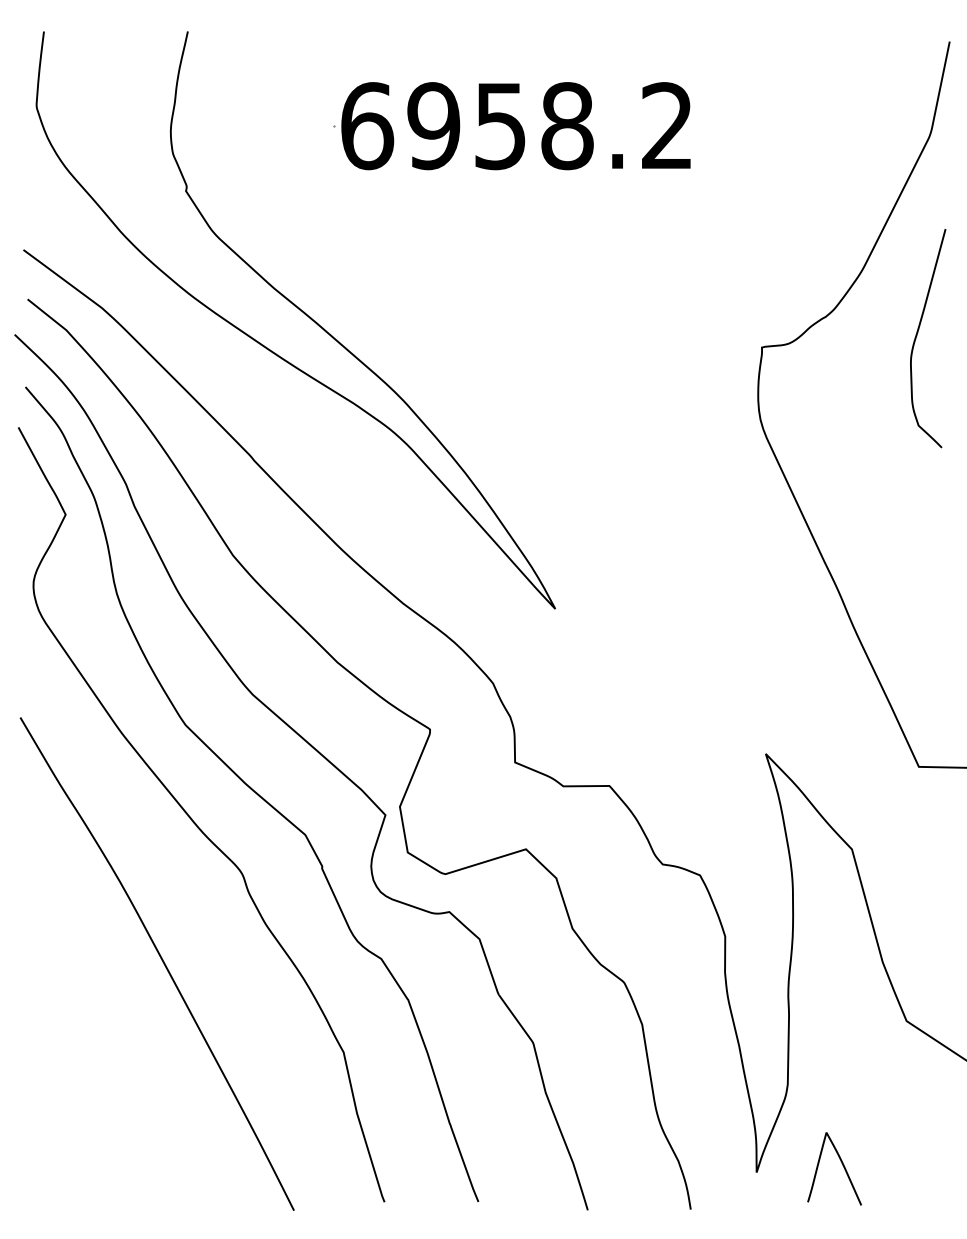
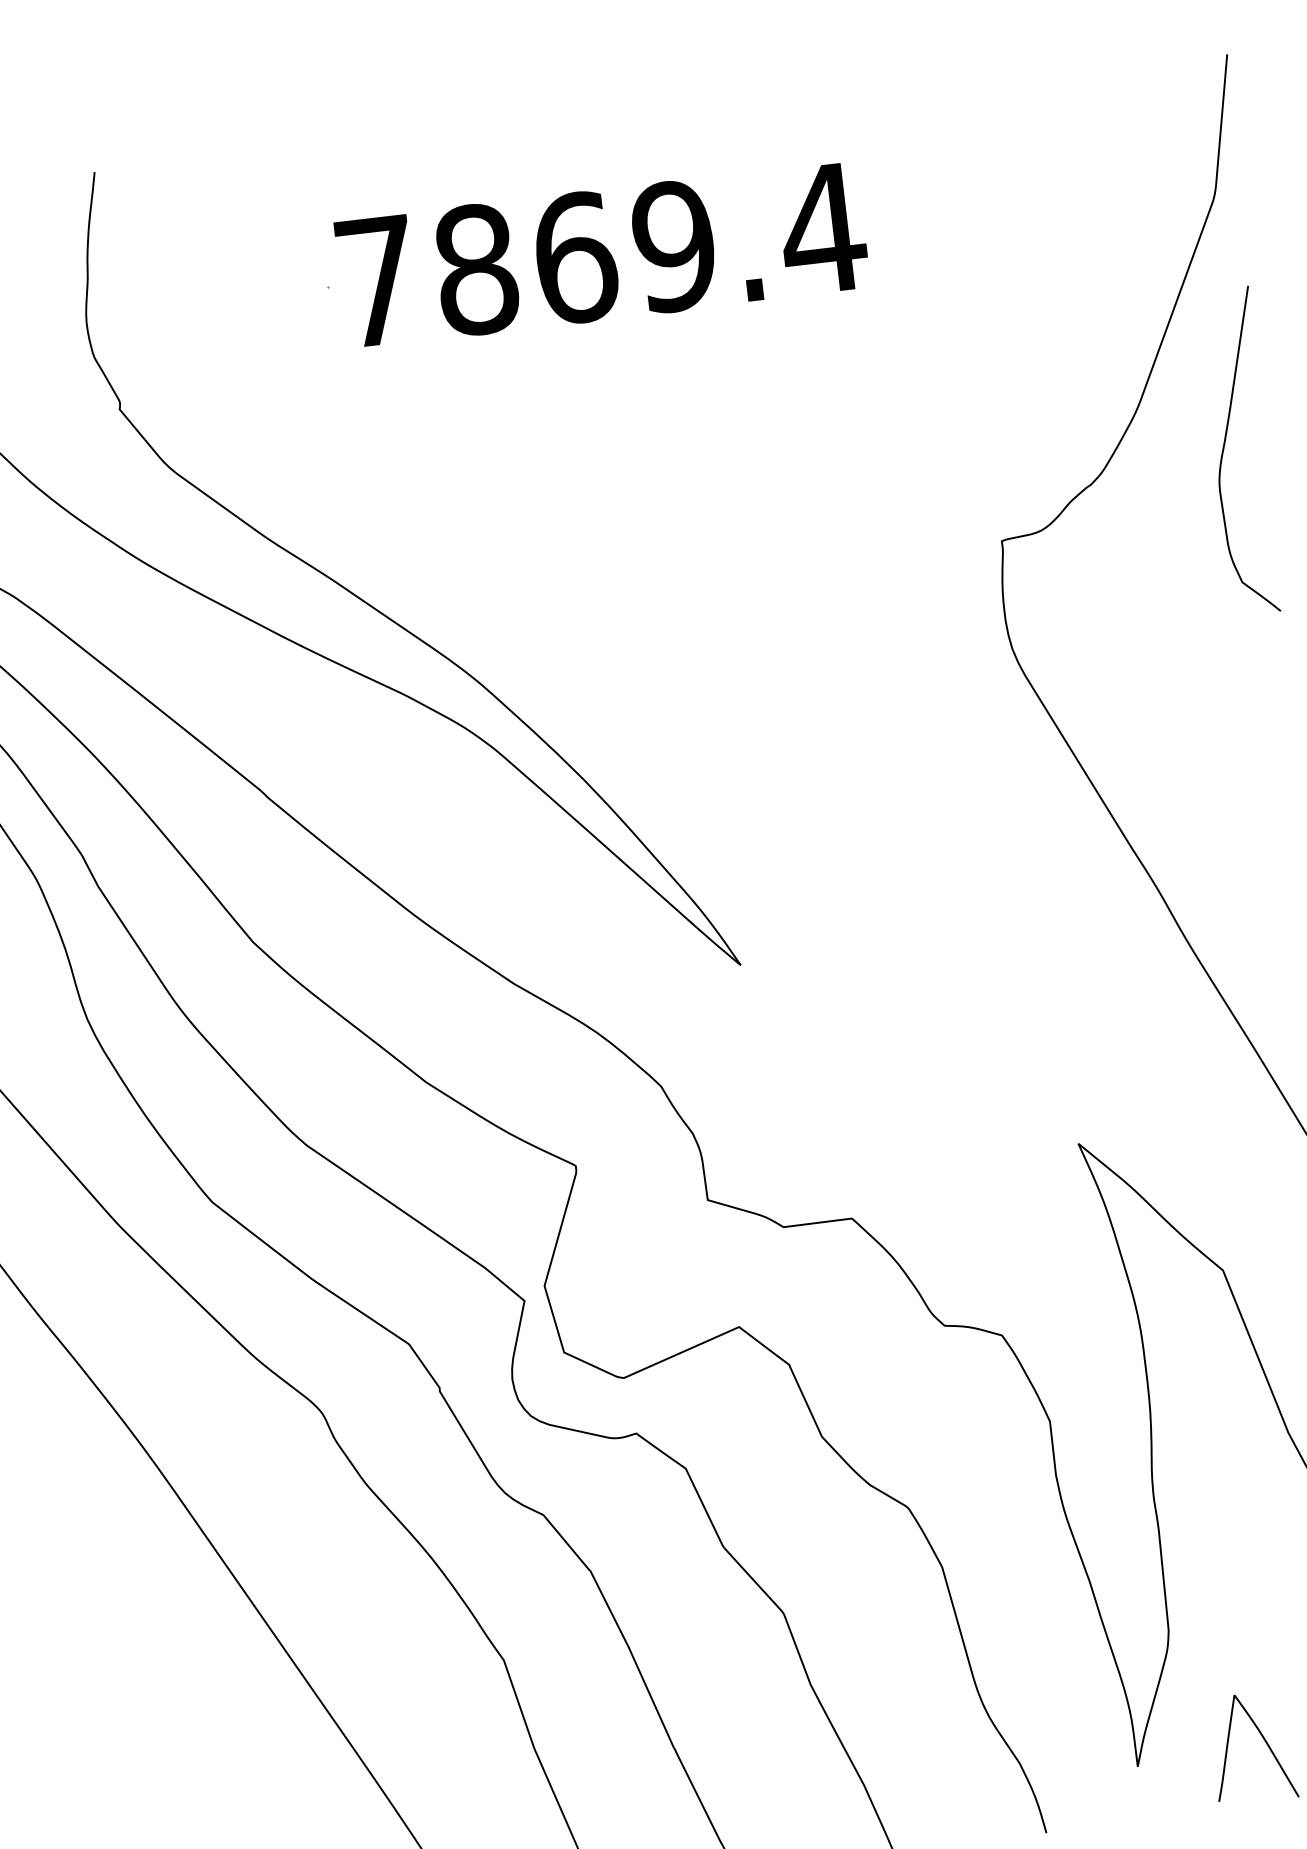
text: (518, 126) -> (601, 255), 6958.2 -> 7869.4
curve: (917, 336) -> (1225, 450), moved

